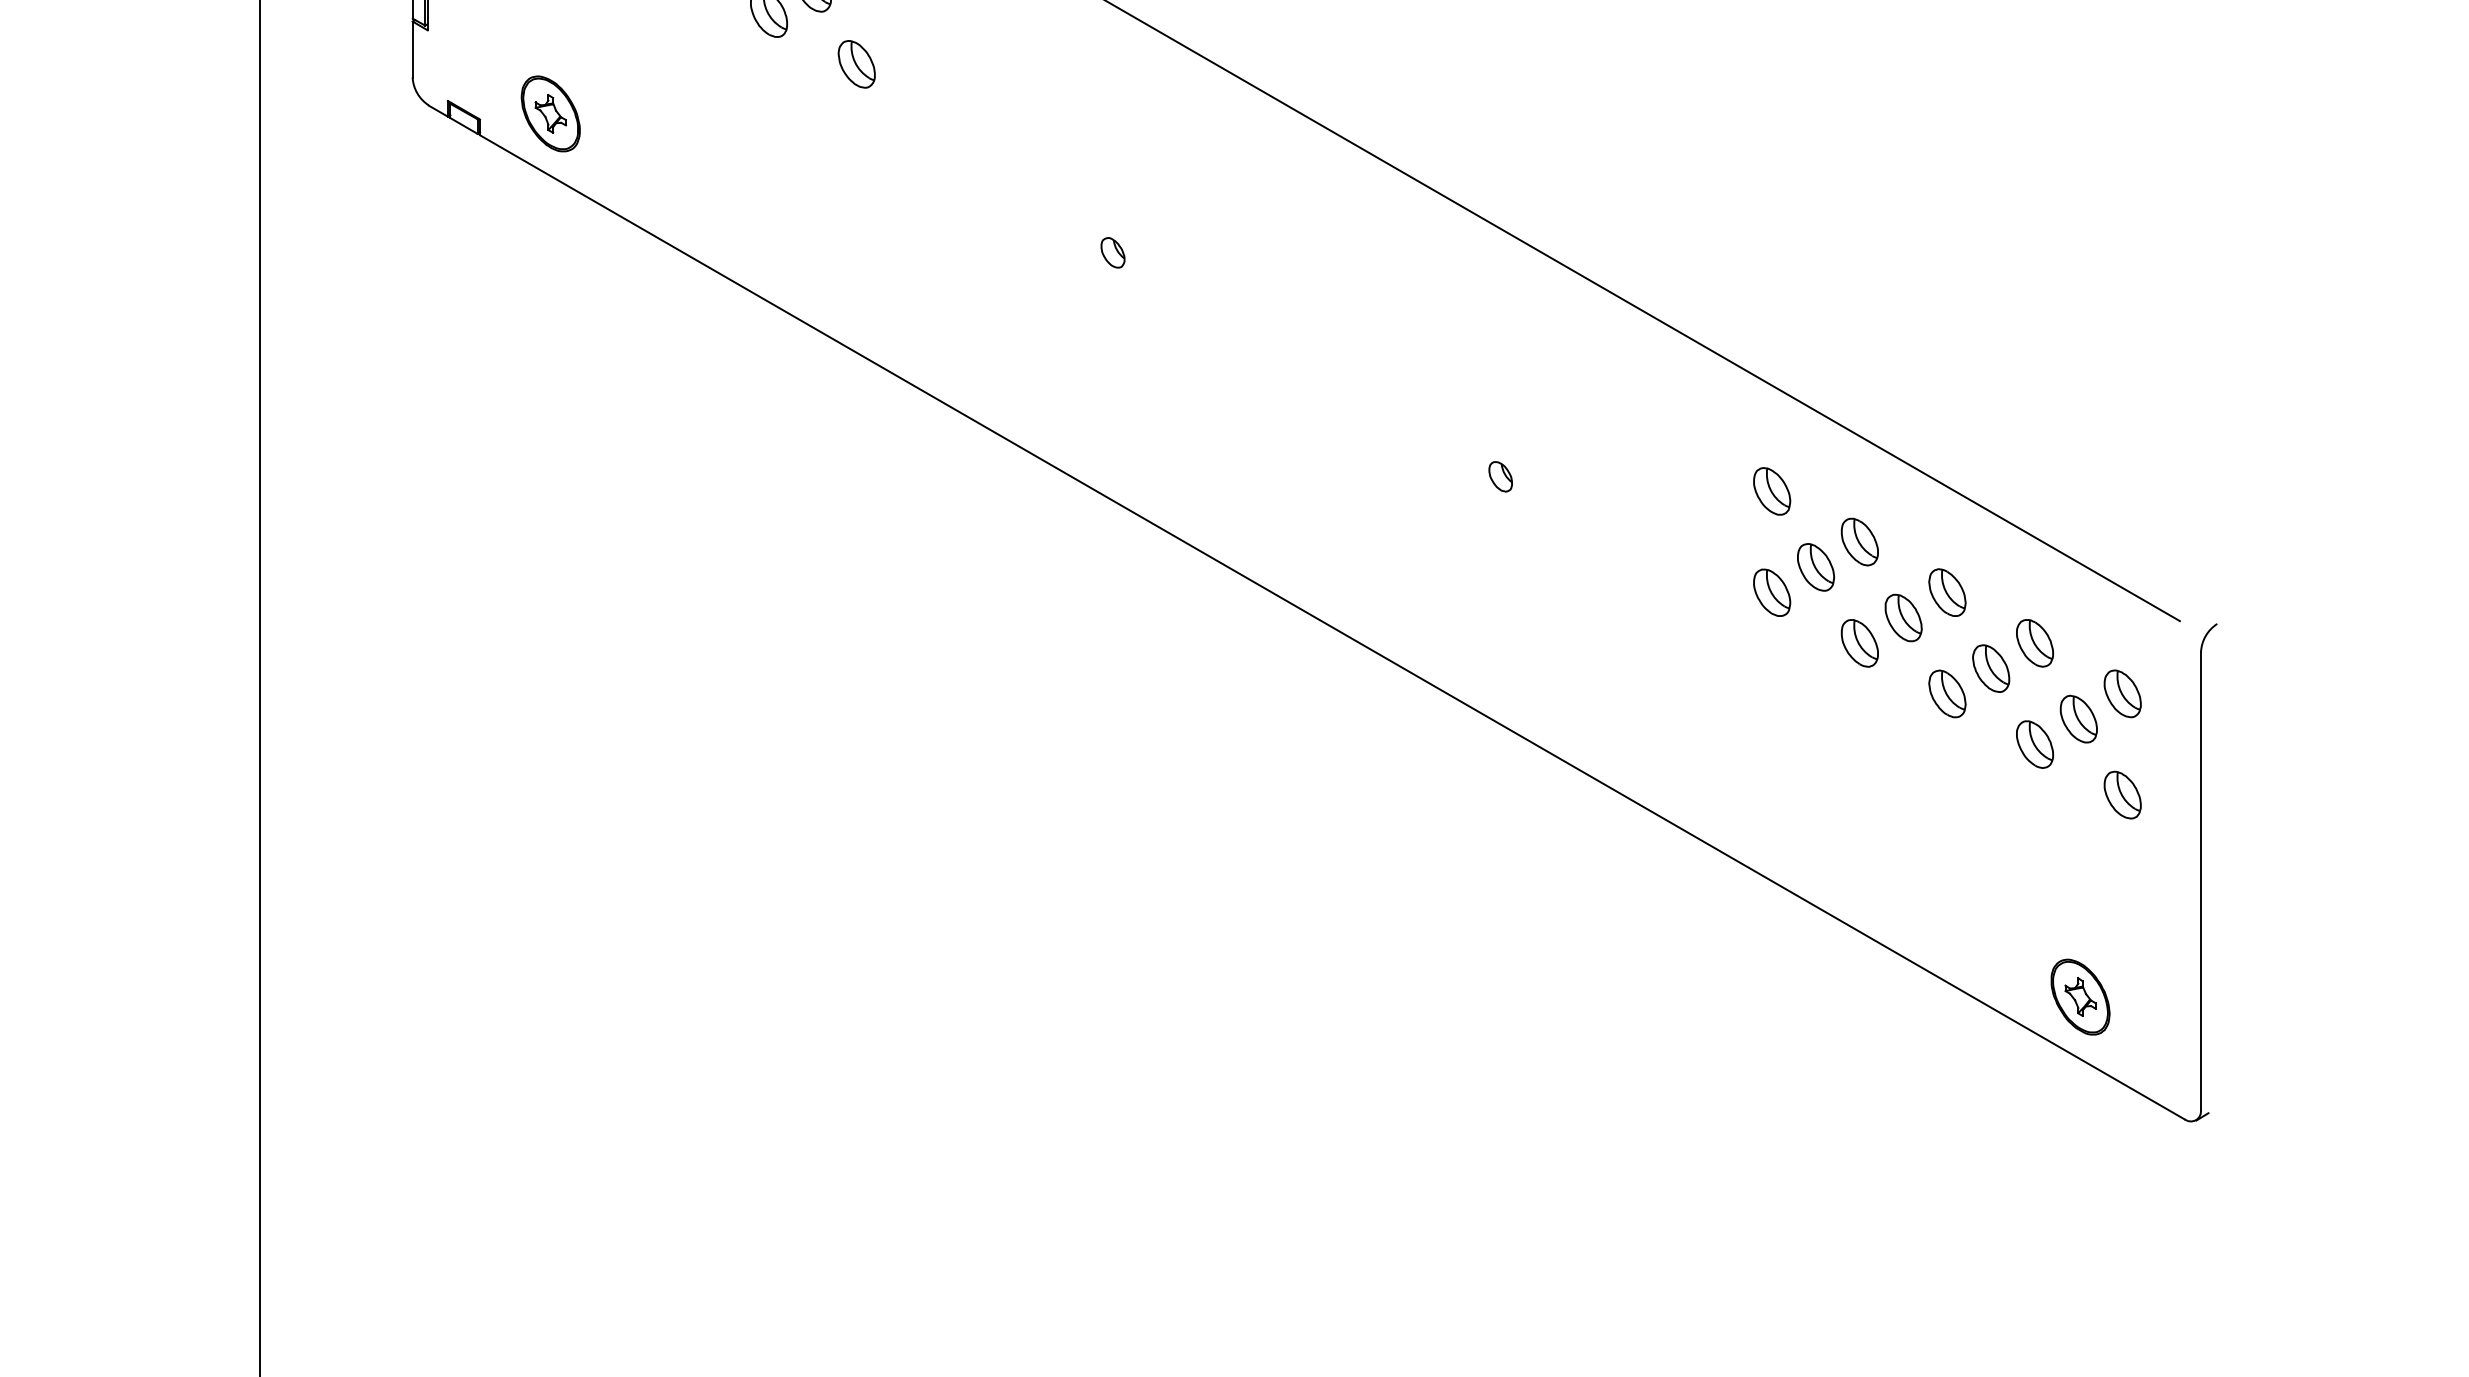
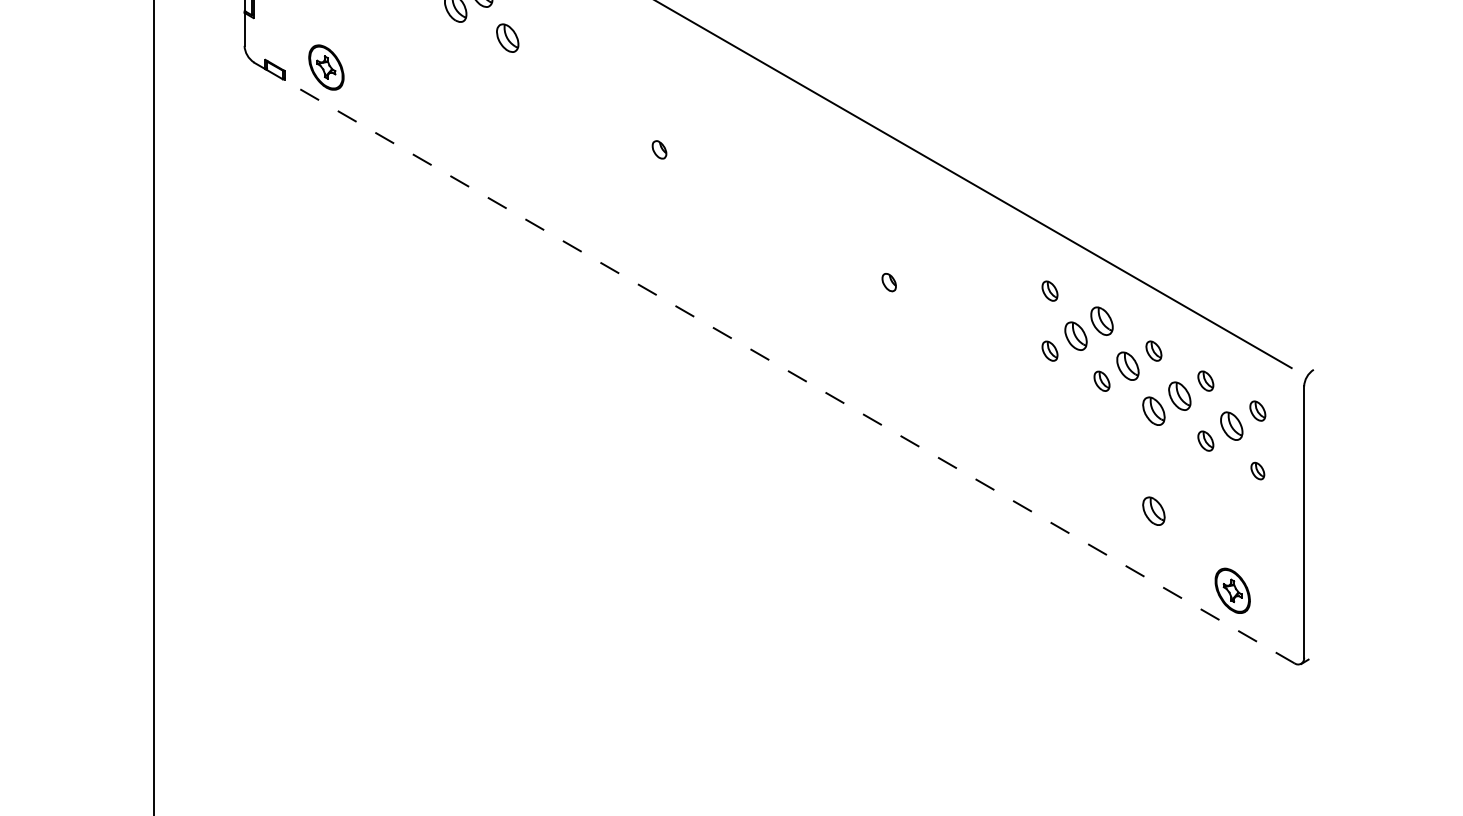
part: (1771, 490) -> (1049, 290), size x0.7
part: (1771, 591) -> (1049, 350), size x0.7
part: (1946, 591) -> (1153, 350), size x0.7
line: (1332, 626) -> (789, 371), solid -> dashed
part: (2034, 642) -> (1205, 380), size x0.7
part: (1858, 643) -> (1101, 381), size x0.7
part: (2122, 692) -> (1257, 410), size x0.7
part: (2034, 743) -> (1205, 440), size x0.7
part: (2122, 793) -> (1257, 470), size x0.6
part: (1946, 861) -> (1153, 510), added

